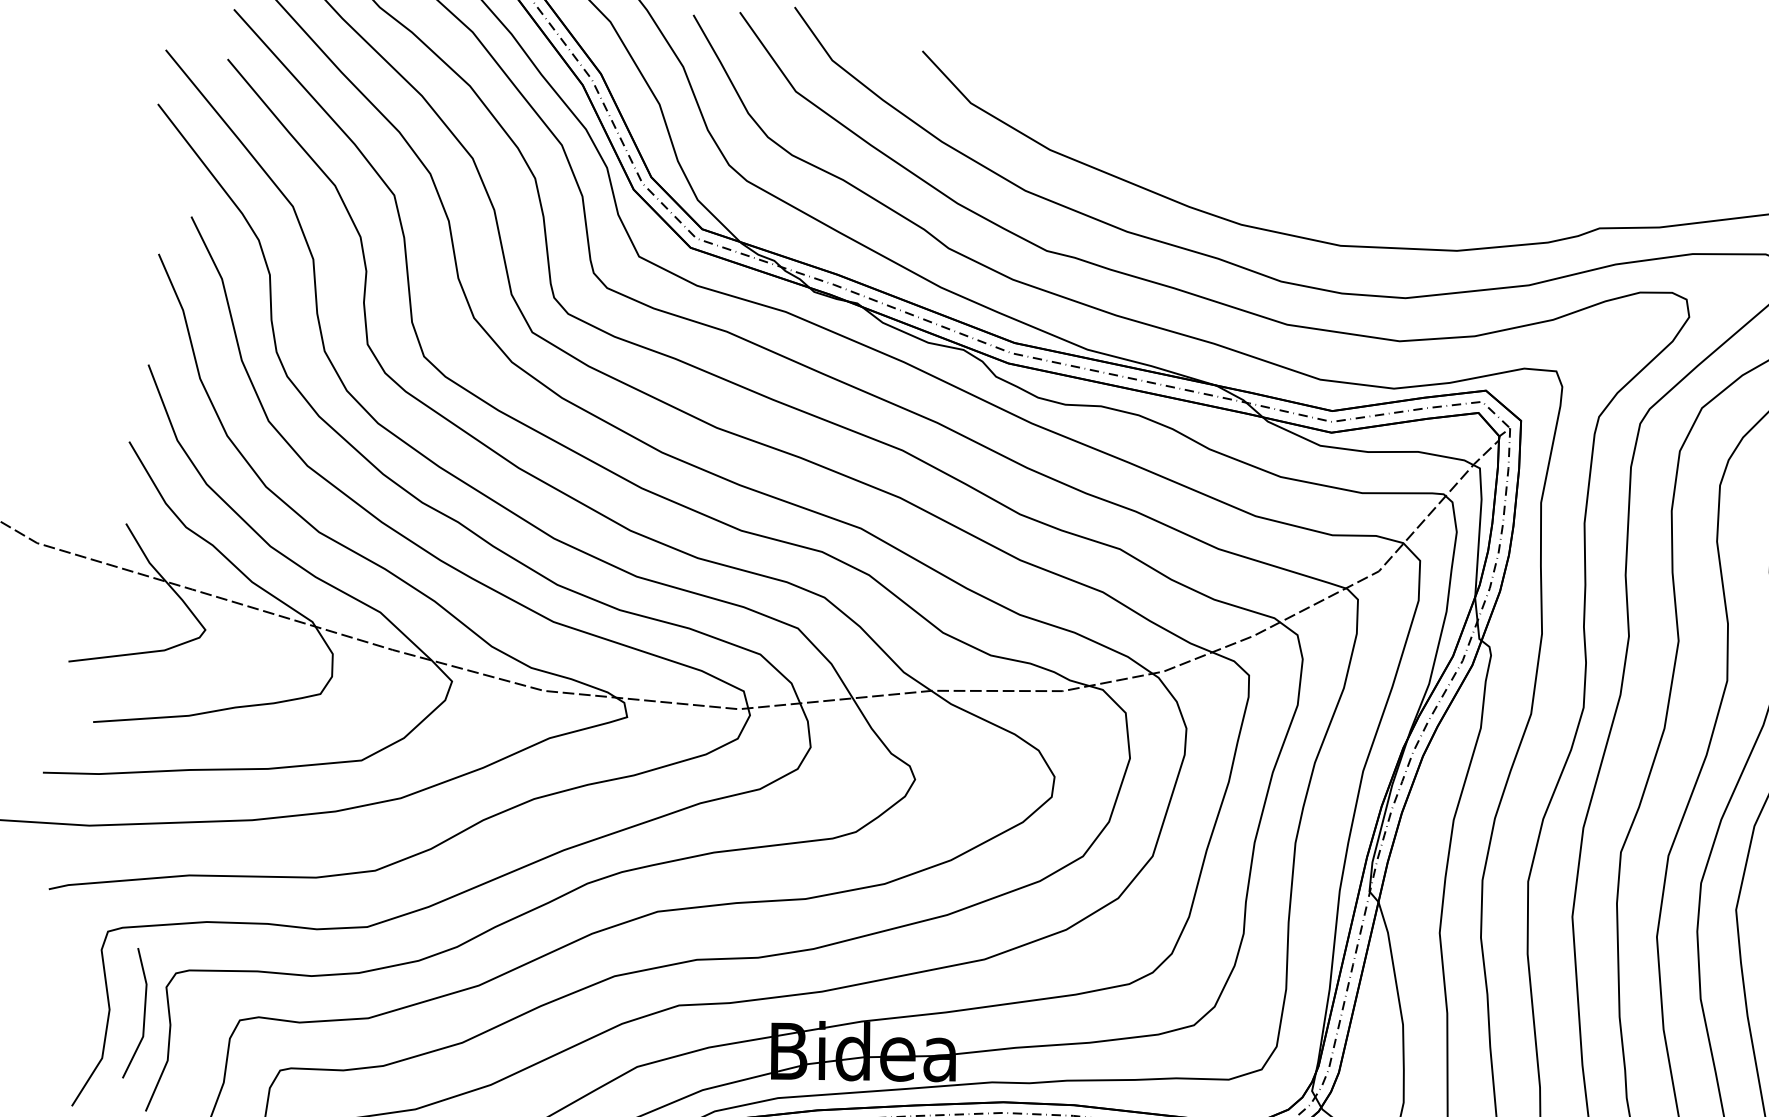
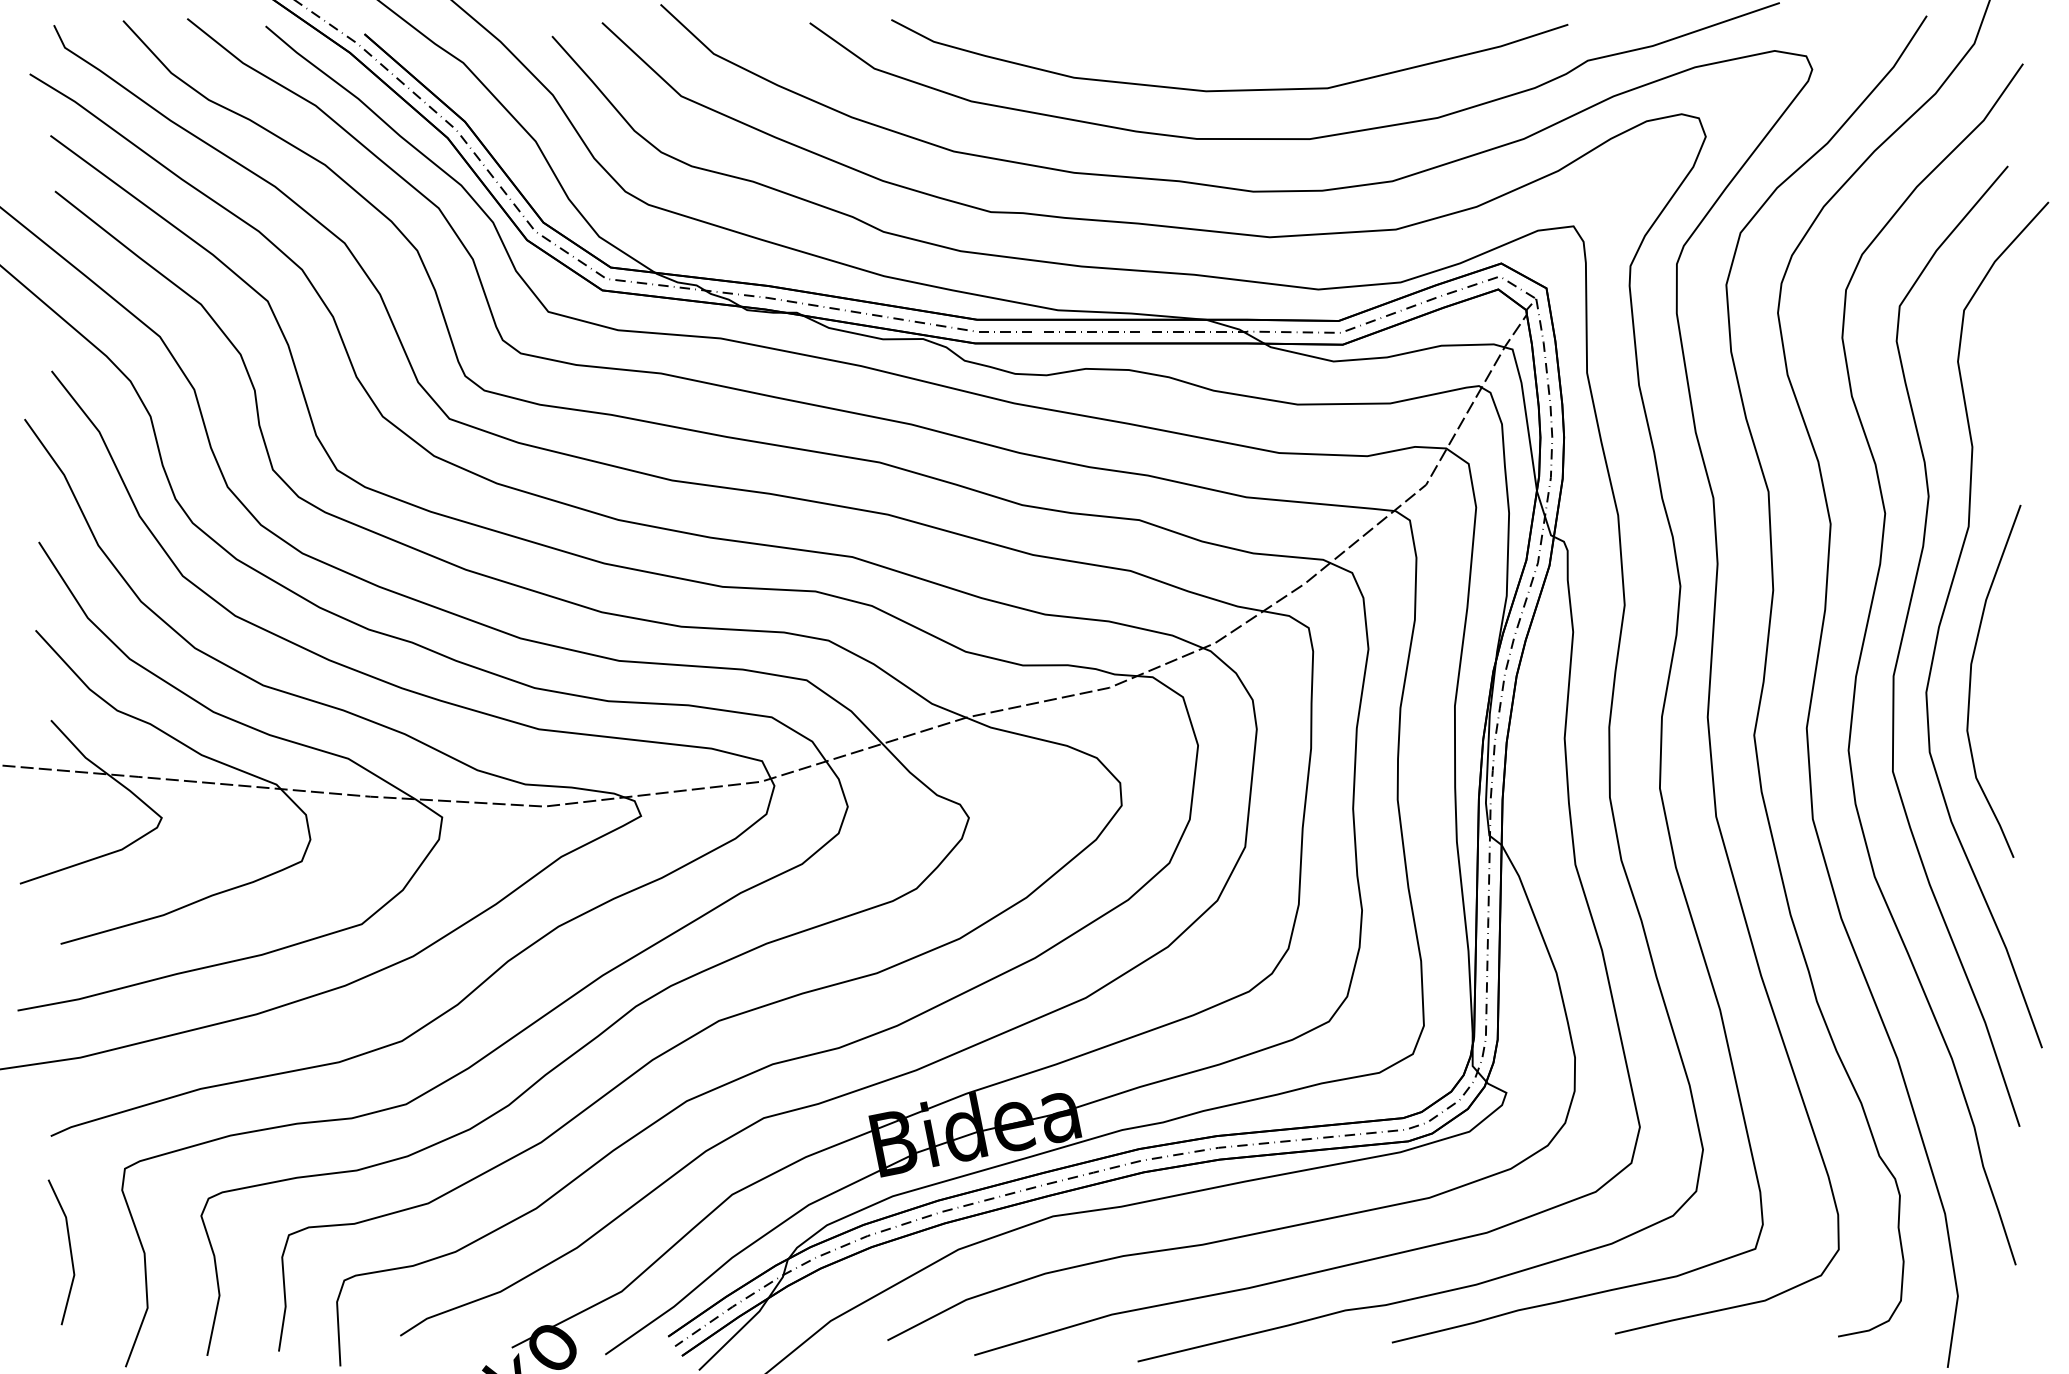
curve: (1279, 187) -> (1229, 89), added
line: (143, 1013) -> (69, 1249), moved

